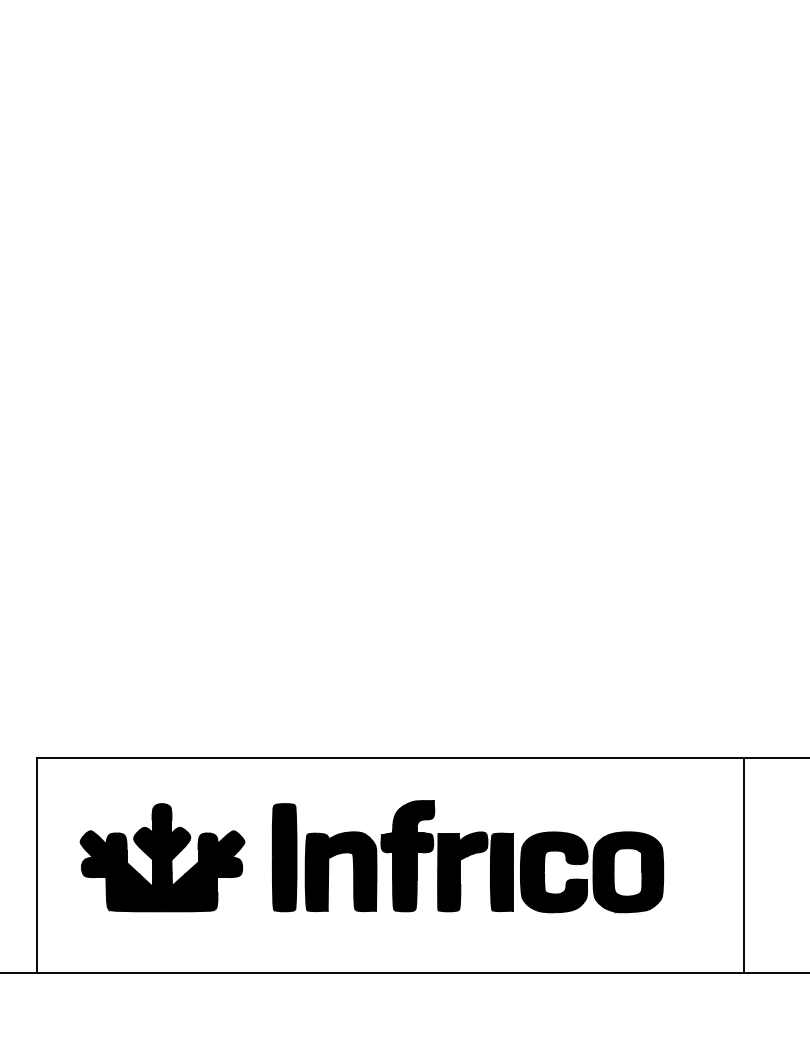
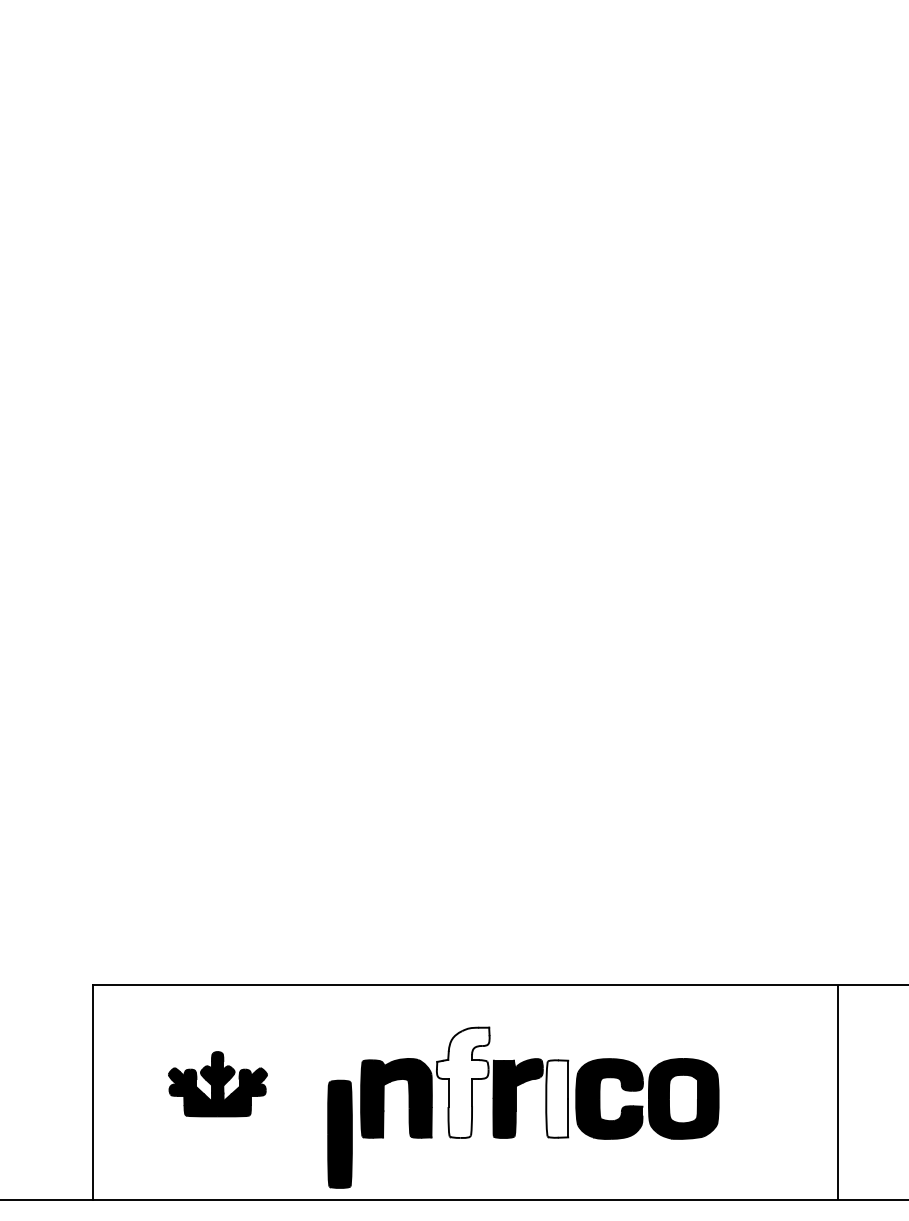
fill: (407, 855) -> (462, 1082), removed
part: (162, 856) -> (217, 1083), size x0.6
part: (284, 856) -> (339, 1133), moved
line: (744, 865) -> (837, 1092), moved
fill: (502, 871) -> (557, 1098), removed

